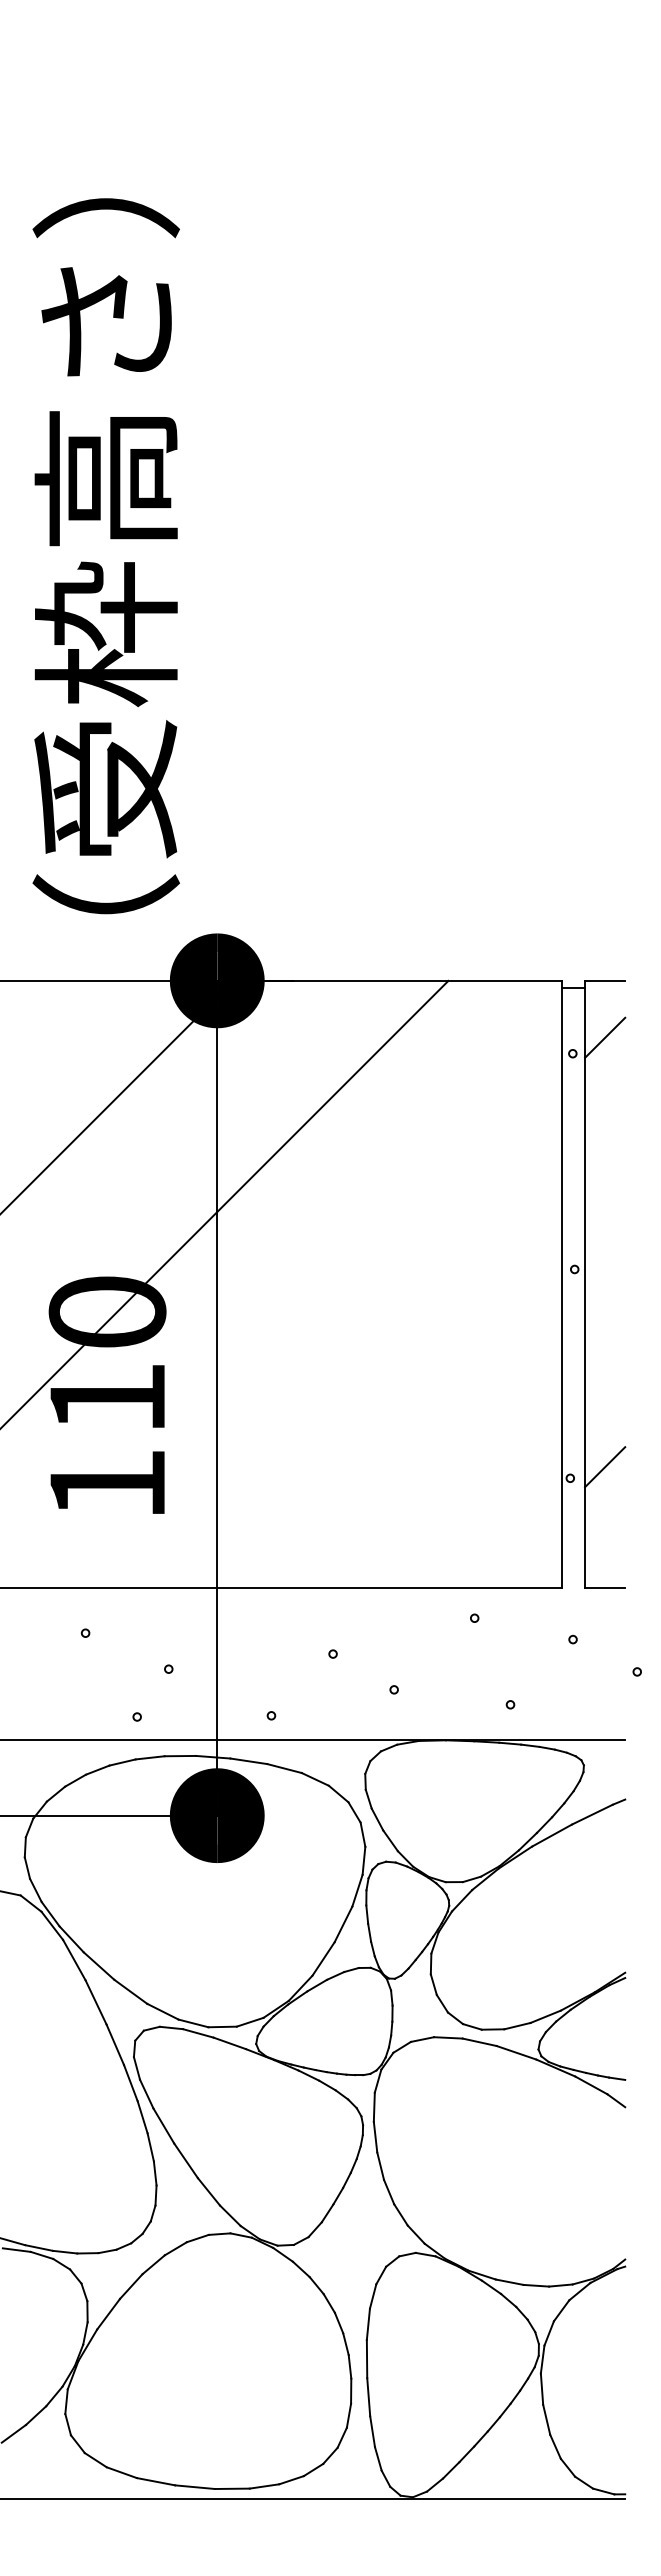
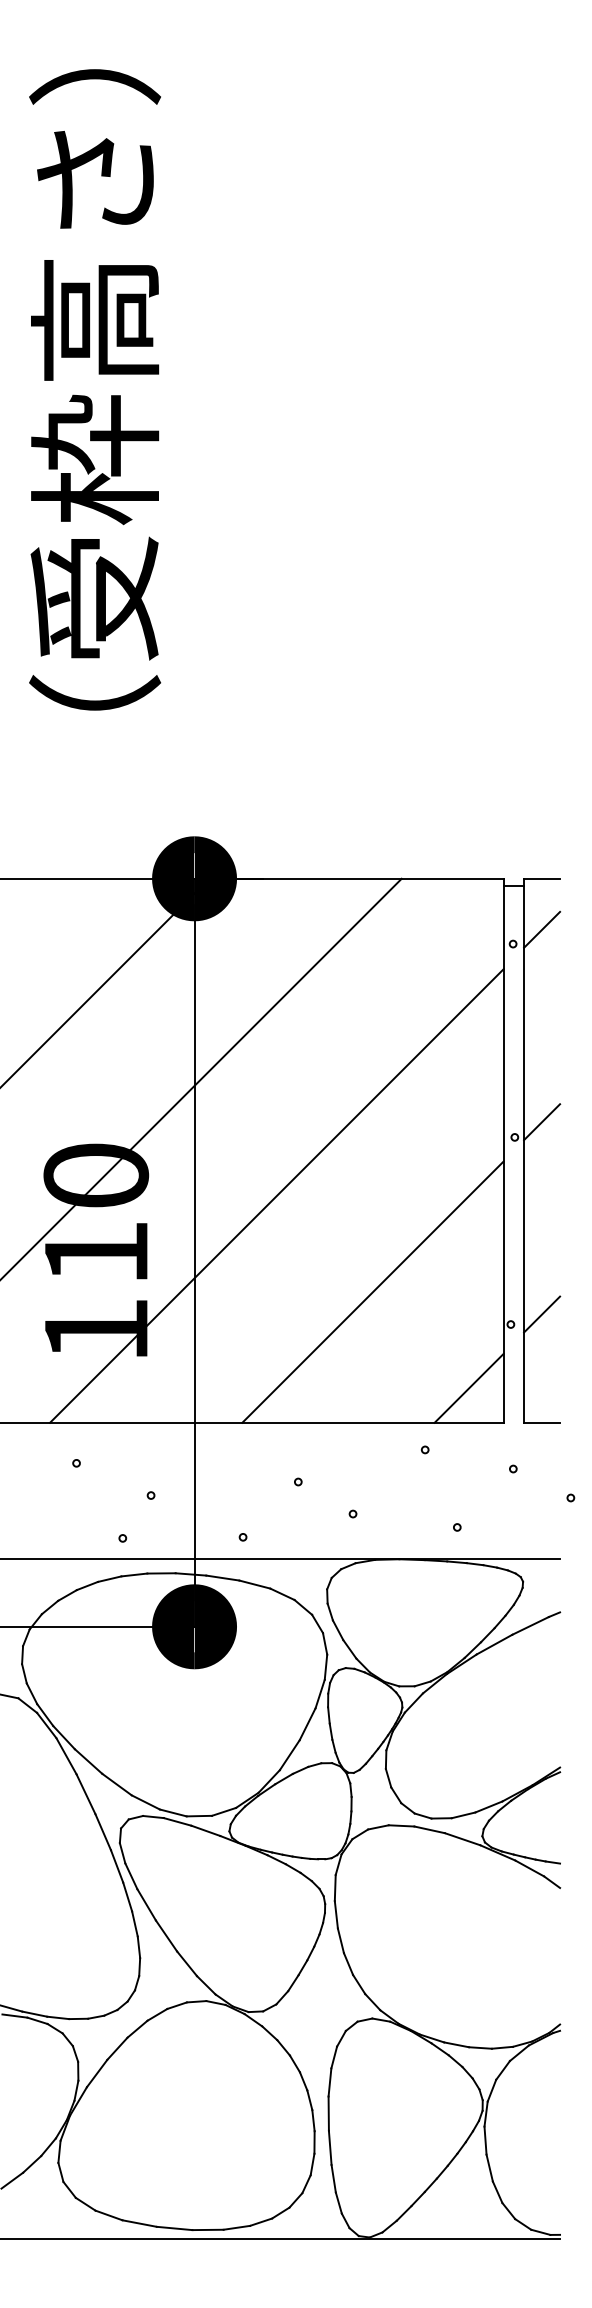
text: (105, 556) -> (94, 390), moved
line: (605, 1252) -> (542, 1122), added
line: (309, 1334) -> (277, 1195), added
line: (416, 1442) -> (373, 1292), added
line: (523, 1549) -> (468, 1388), added

